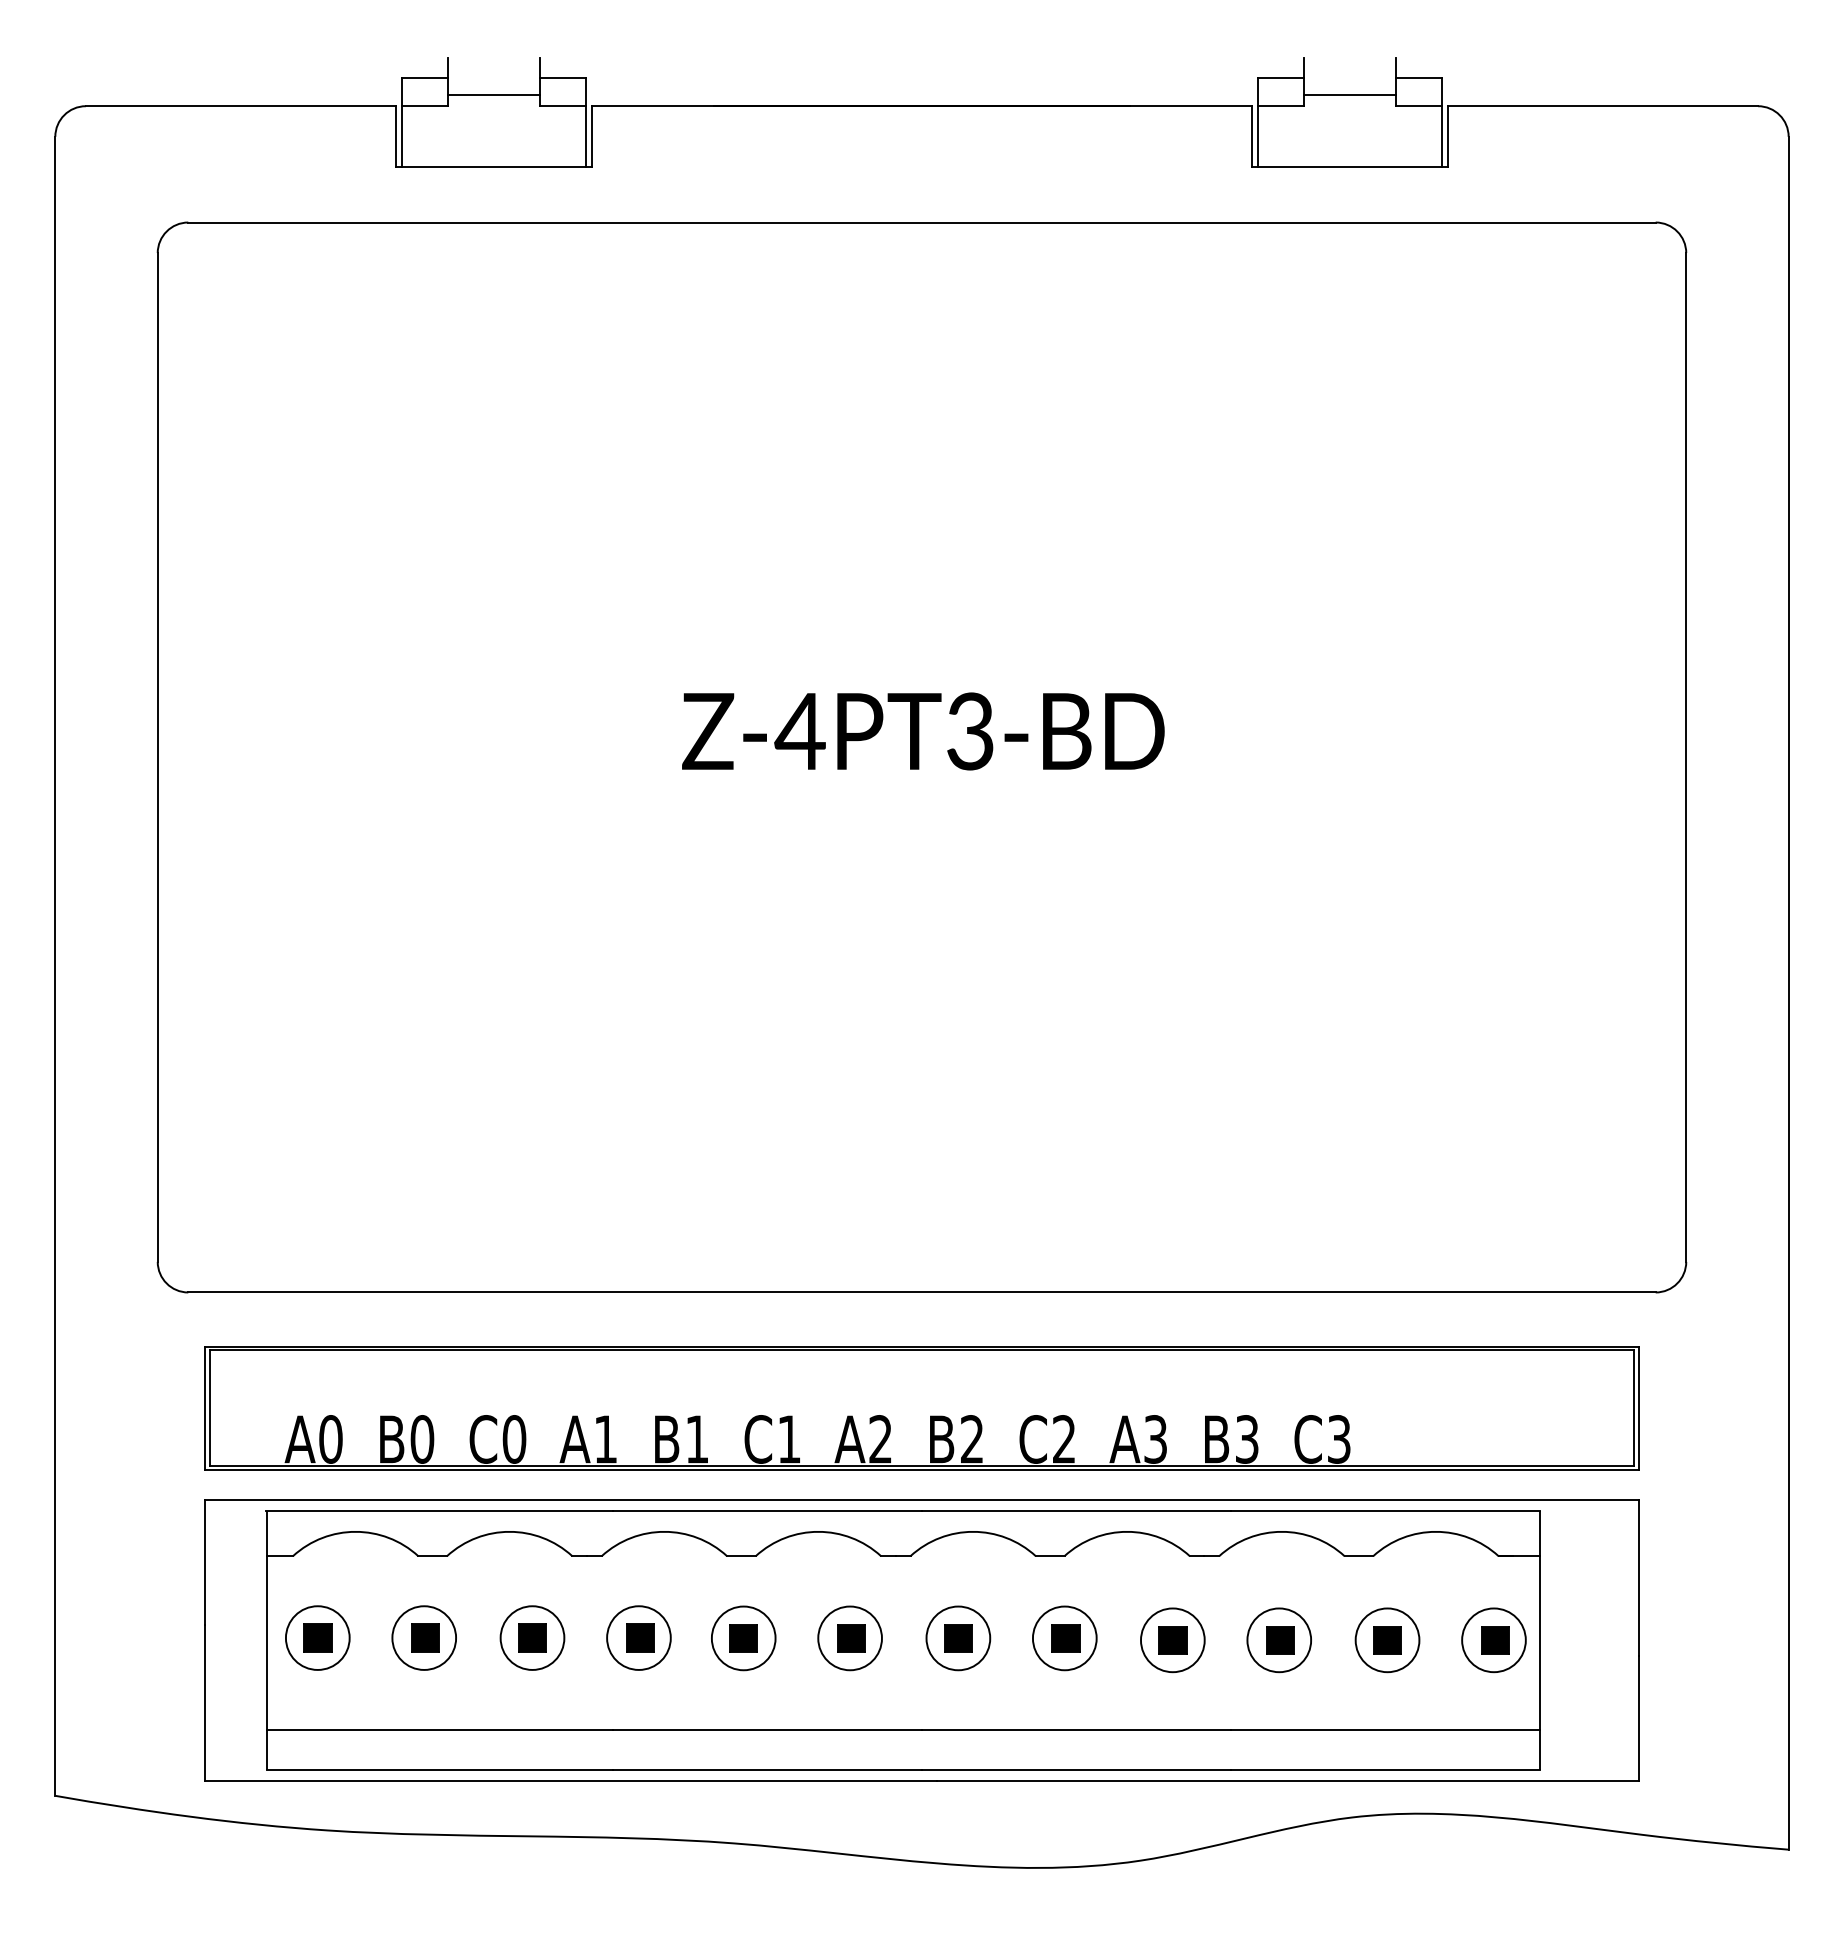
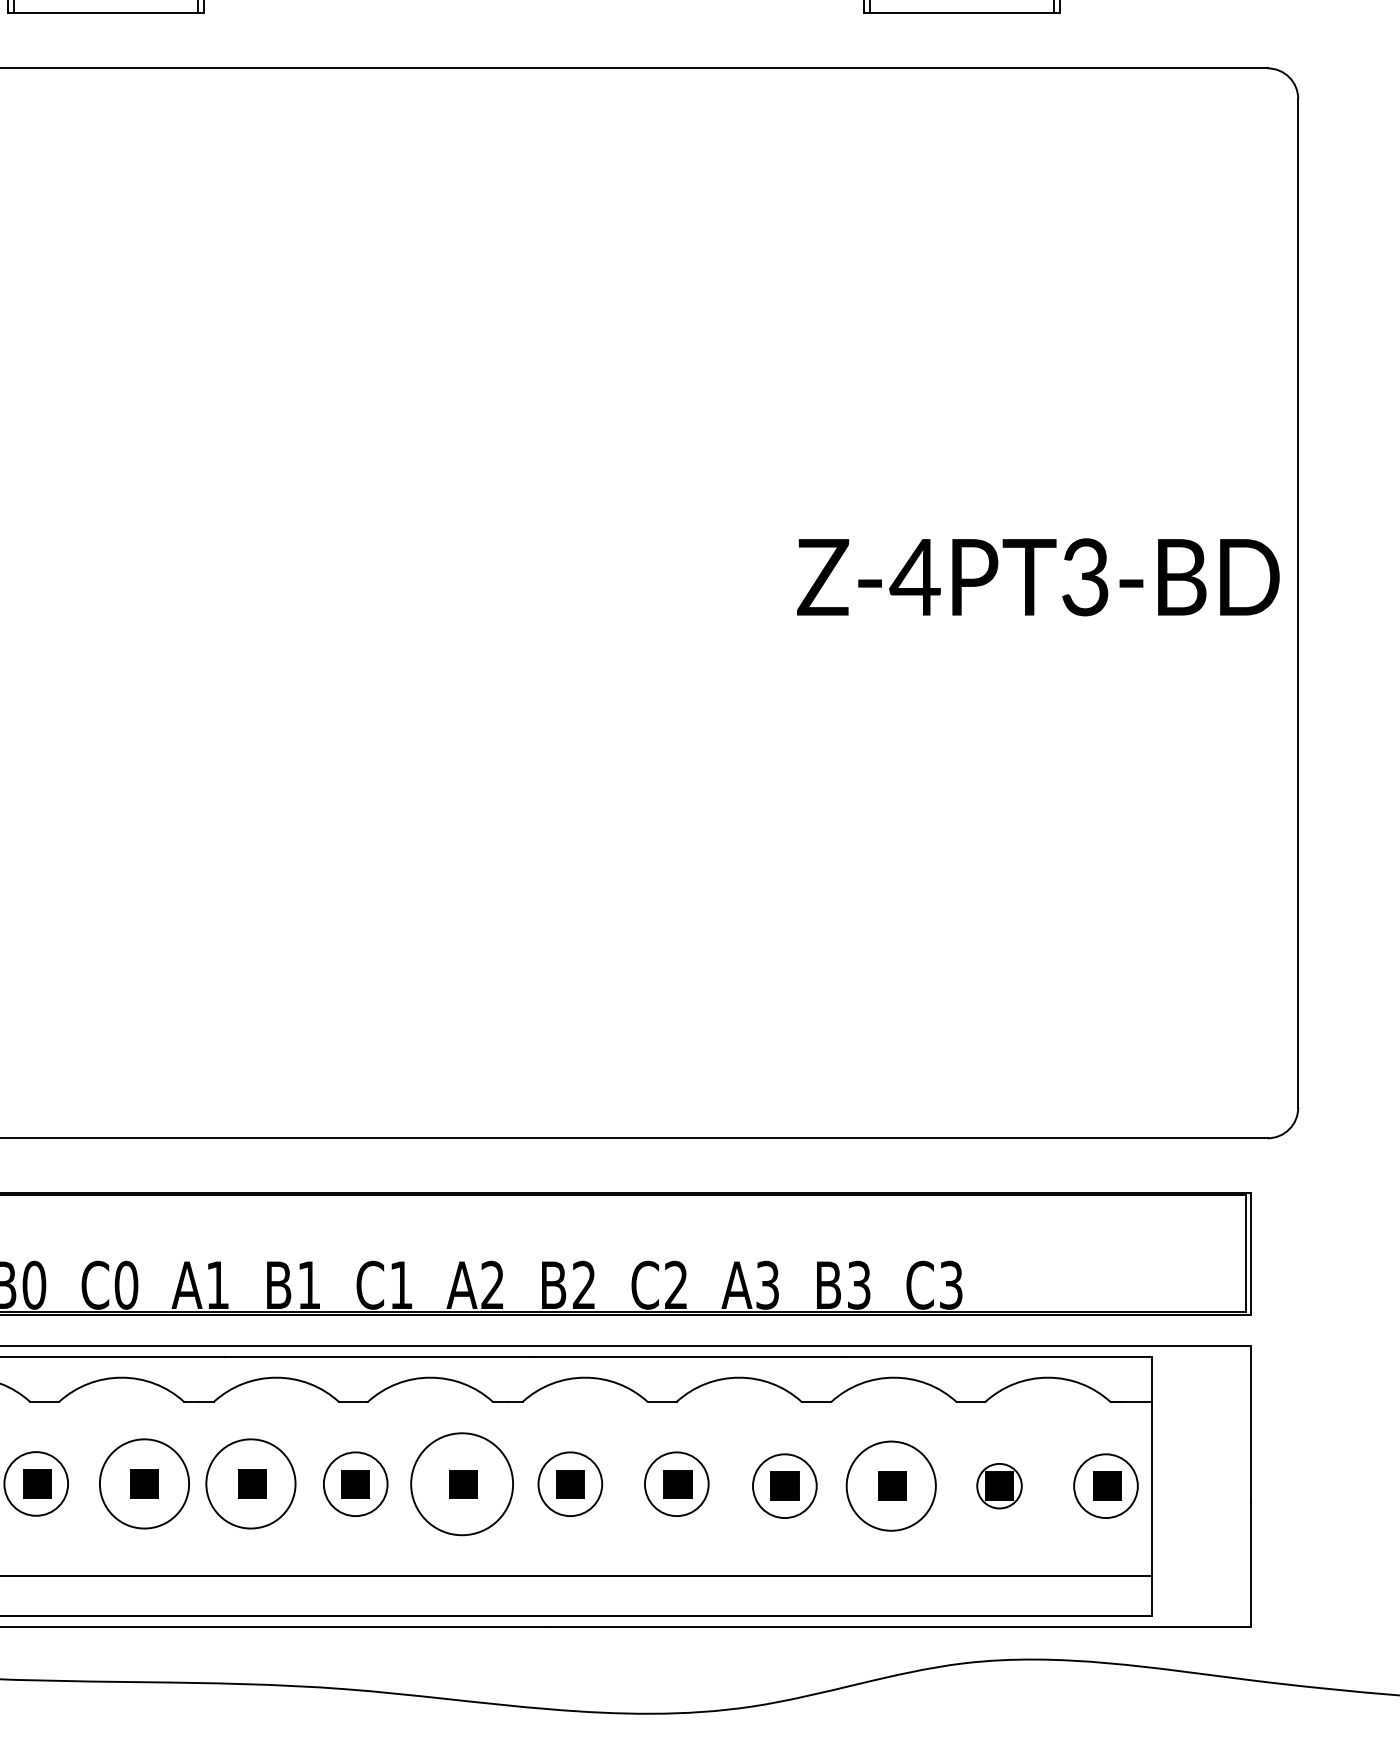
text: (923, 731) -> (1038, 577), moved
circle: (532, 1637) -> (144, 1483), size x1.4
circle: (638, 1637) -> (250, 1483), size x1.4
circle: (849, 1638) -> (461, 1484), size x1.6
circle: (1279, 1640) -> (891, 1486), size x1.4
circle: (1387, 1640) -> (999, 1486), size x0.7

